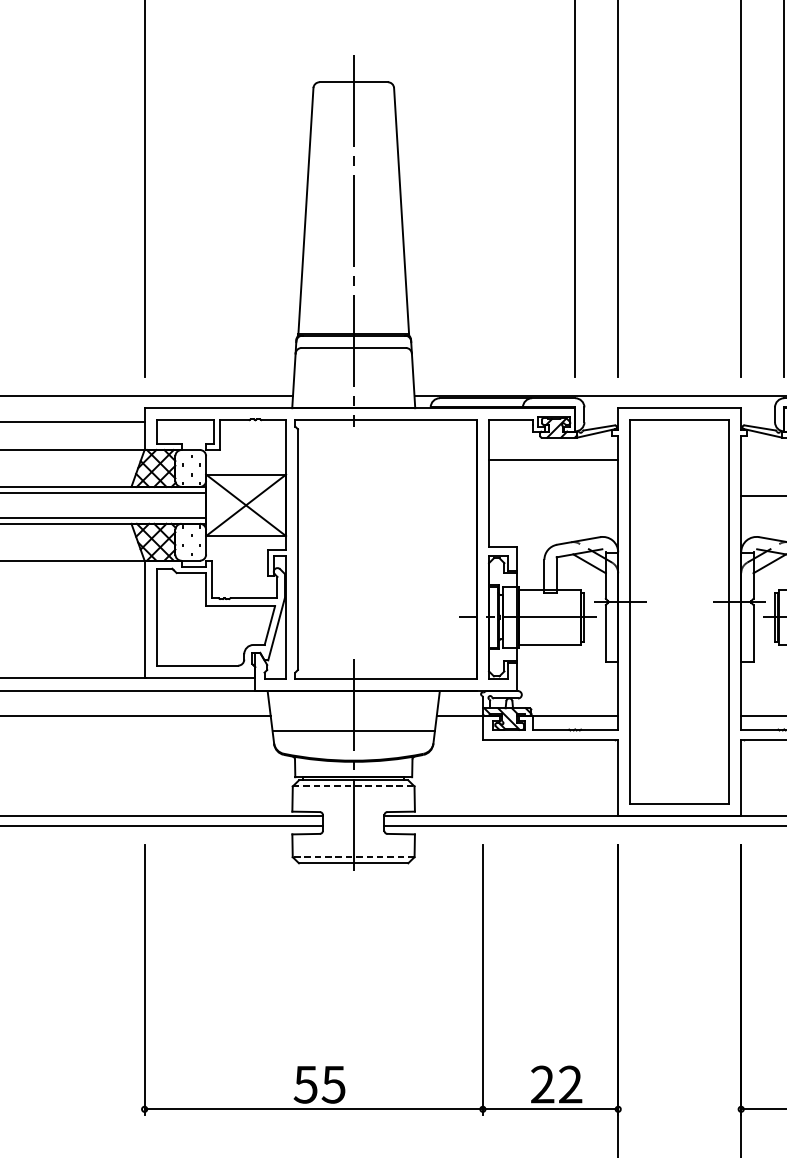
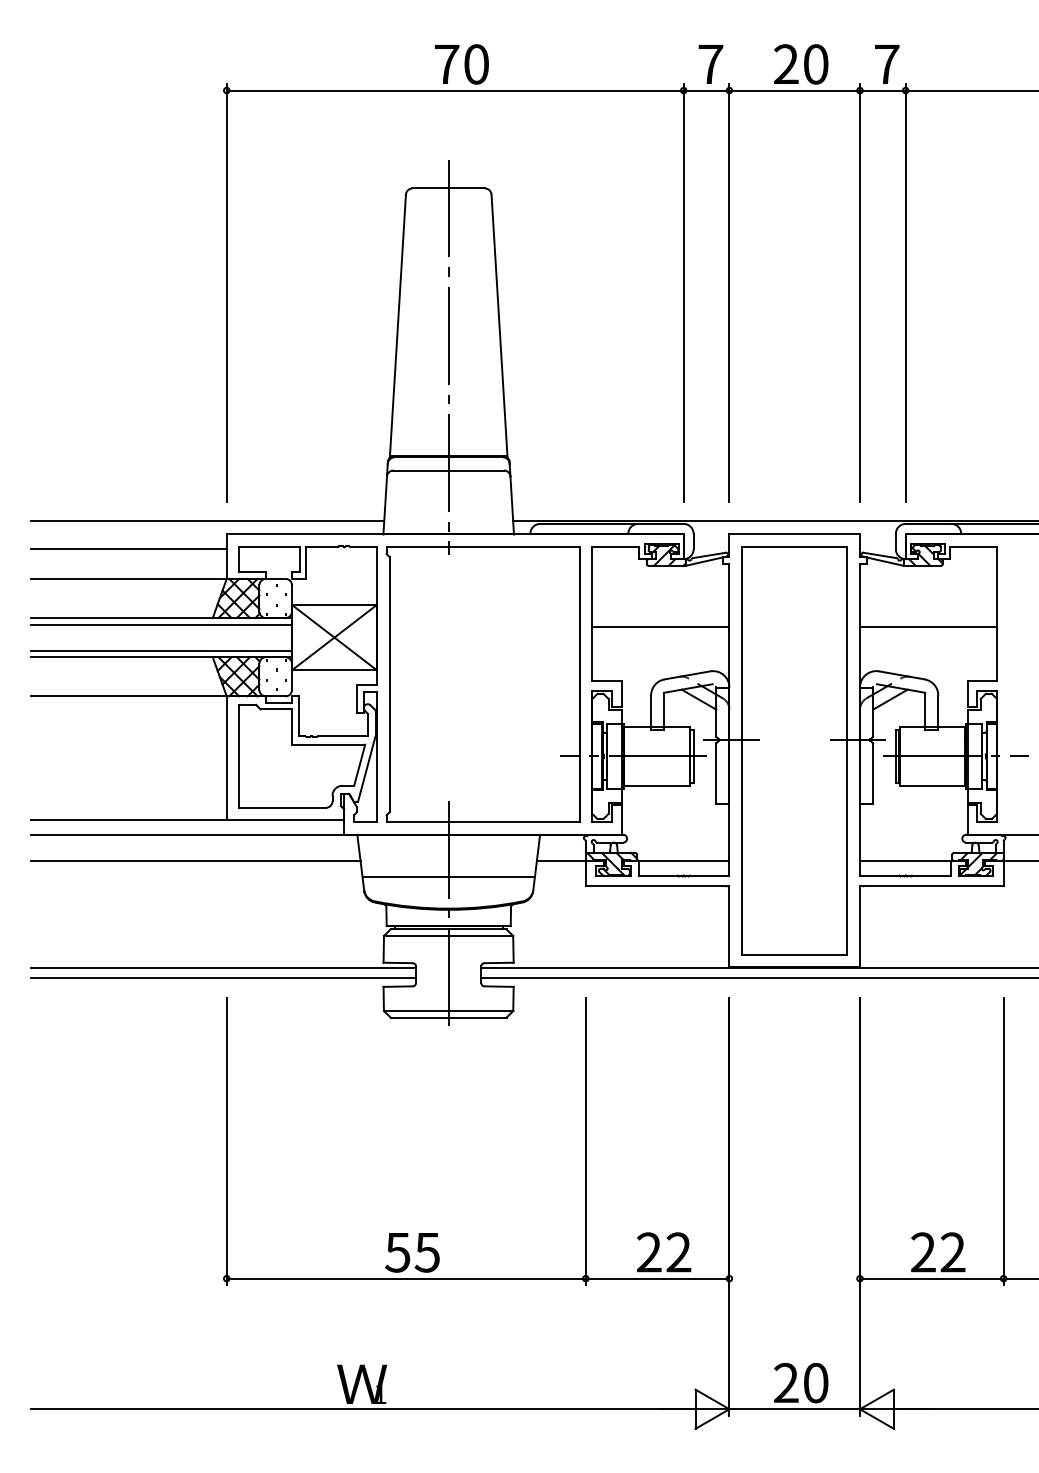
line: (553, 460) -> (660, 627), moved
line: (353, 785) -> (448, 935), dashed -> solid
line: (353, 857) -> (448, 1011), dashed -> solid

